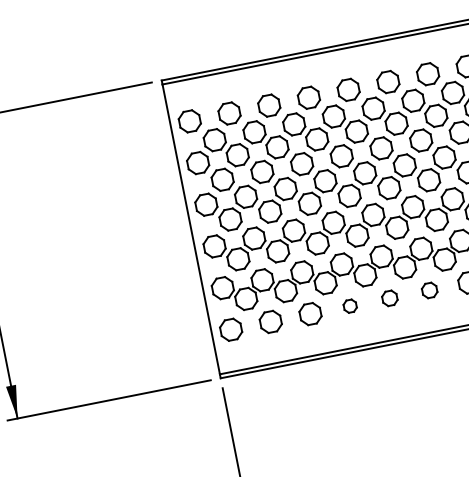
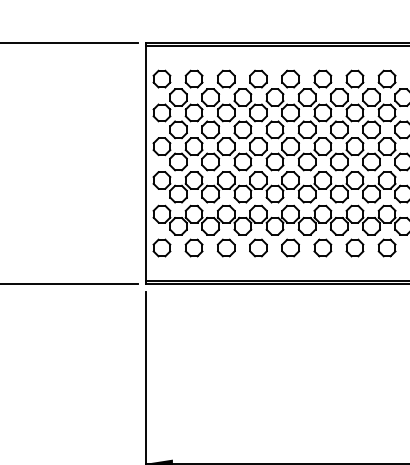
part: (429, 289) -> (322, 247), size x1.43
part: (389, 297) -> (290, 247), size x1.43
part: (350, 305) -> (258, 247), size x1.67

